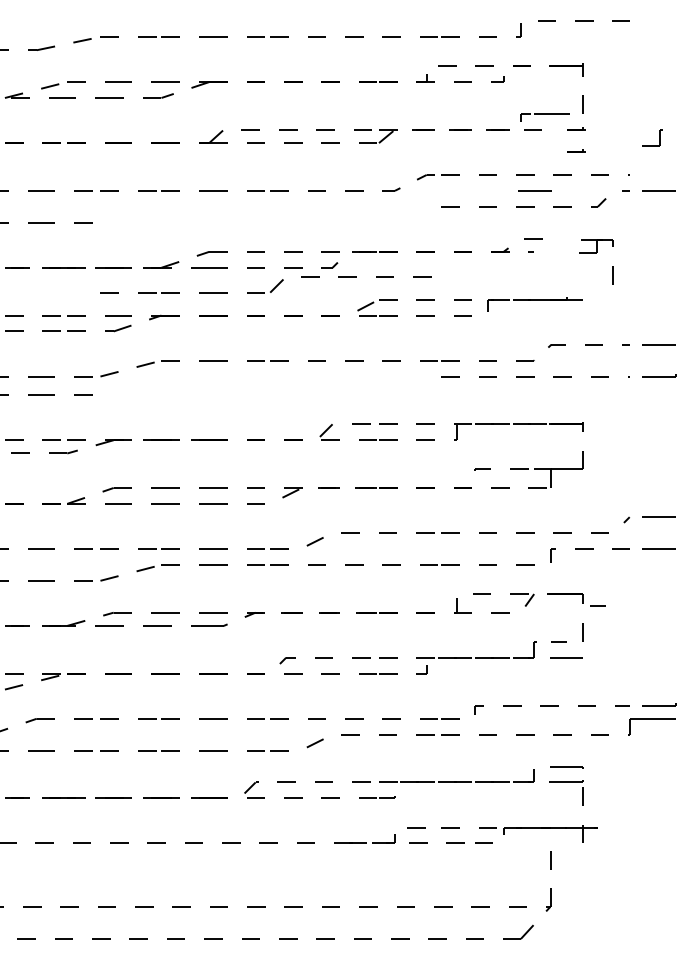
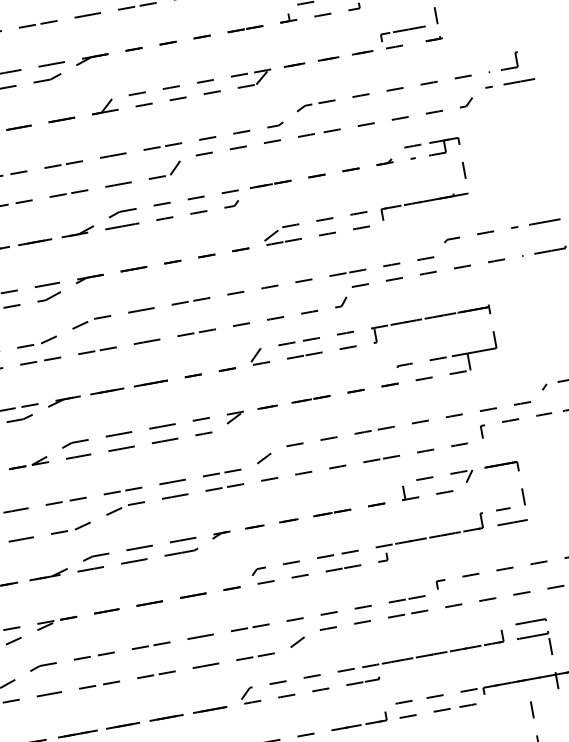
part: (659, 137) -> (515, 59), moved
part: (576, 150) -> (437, 58), removed
line: (534, 190) -> (405, 102), removed
part: (596, 253) -> (445, 153), moved
part: (264, 292) -> (165, 175), moved
part: (267, 390) -> (195, 328), added
line: (597, 605) -> (532, 469), removed

